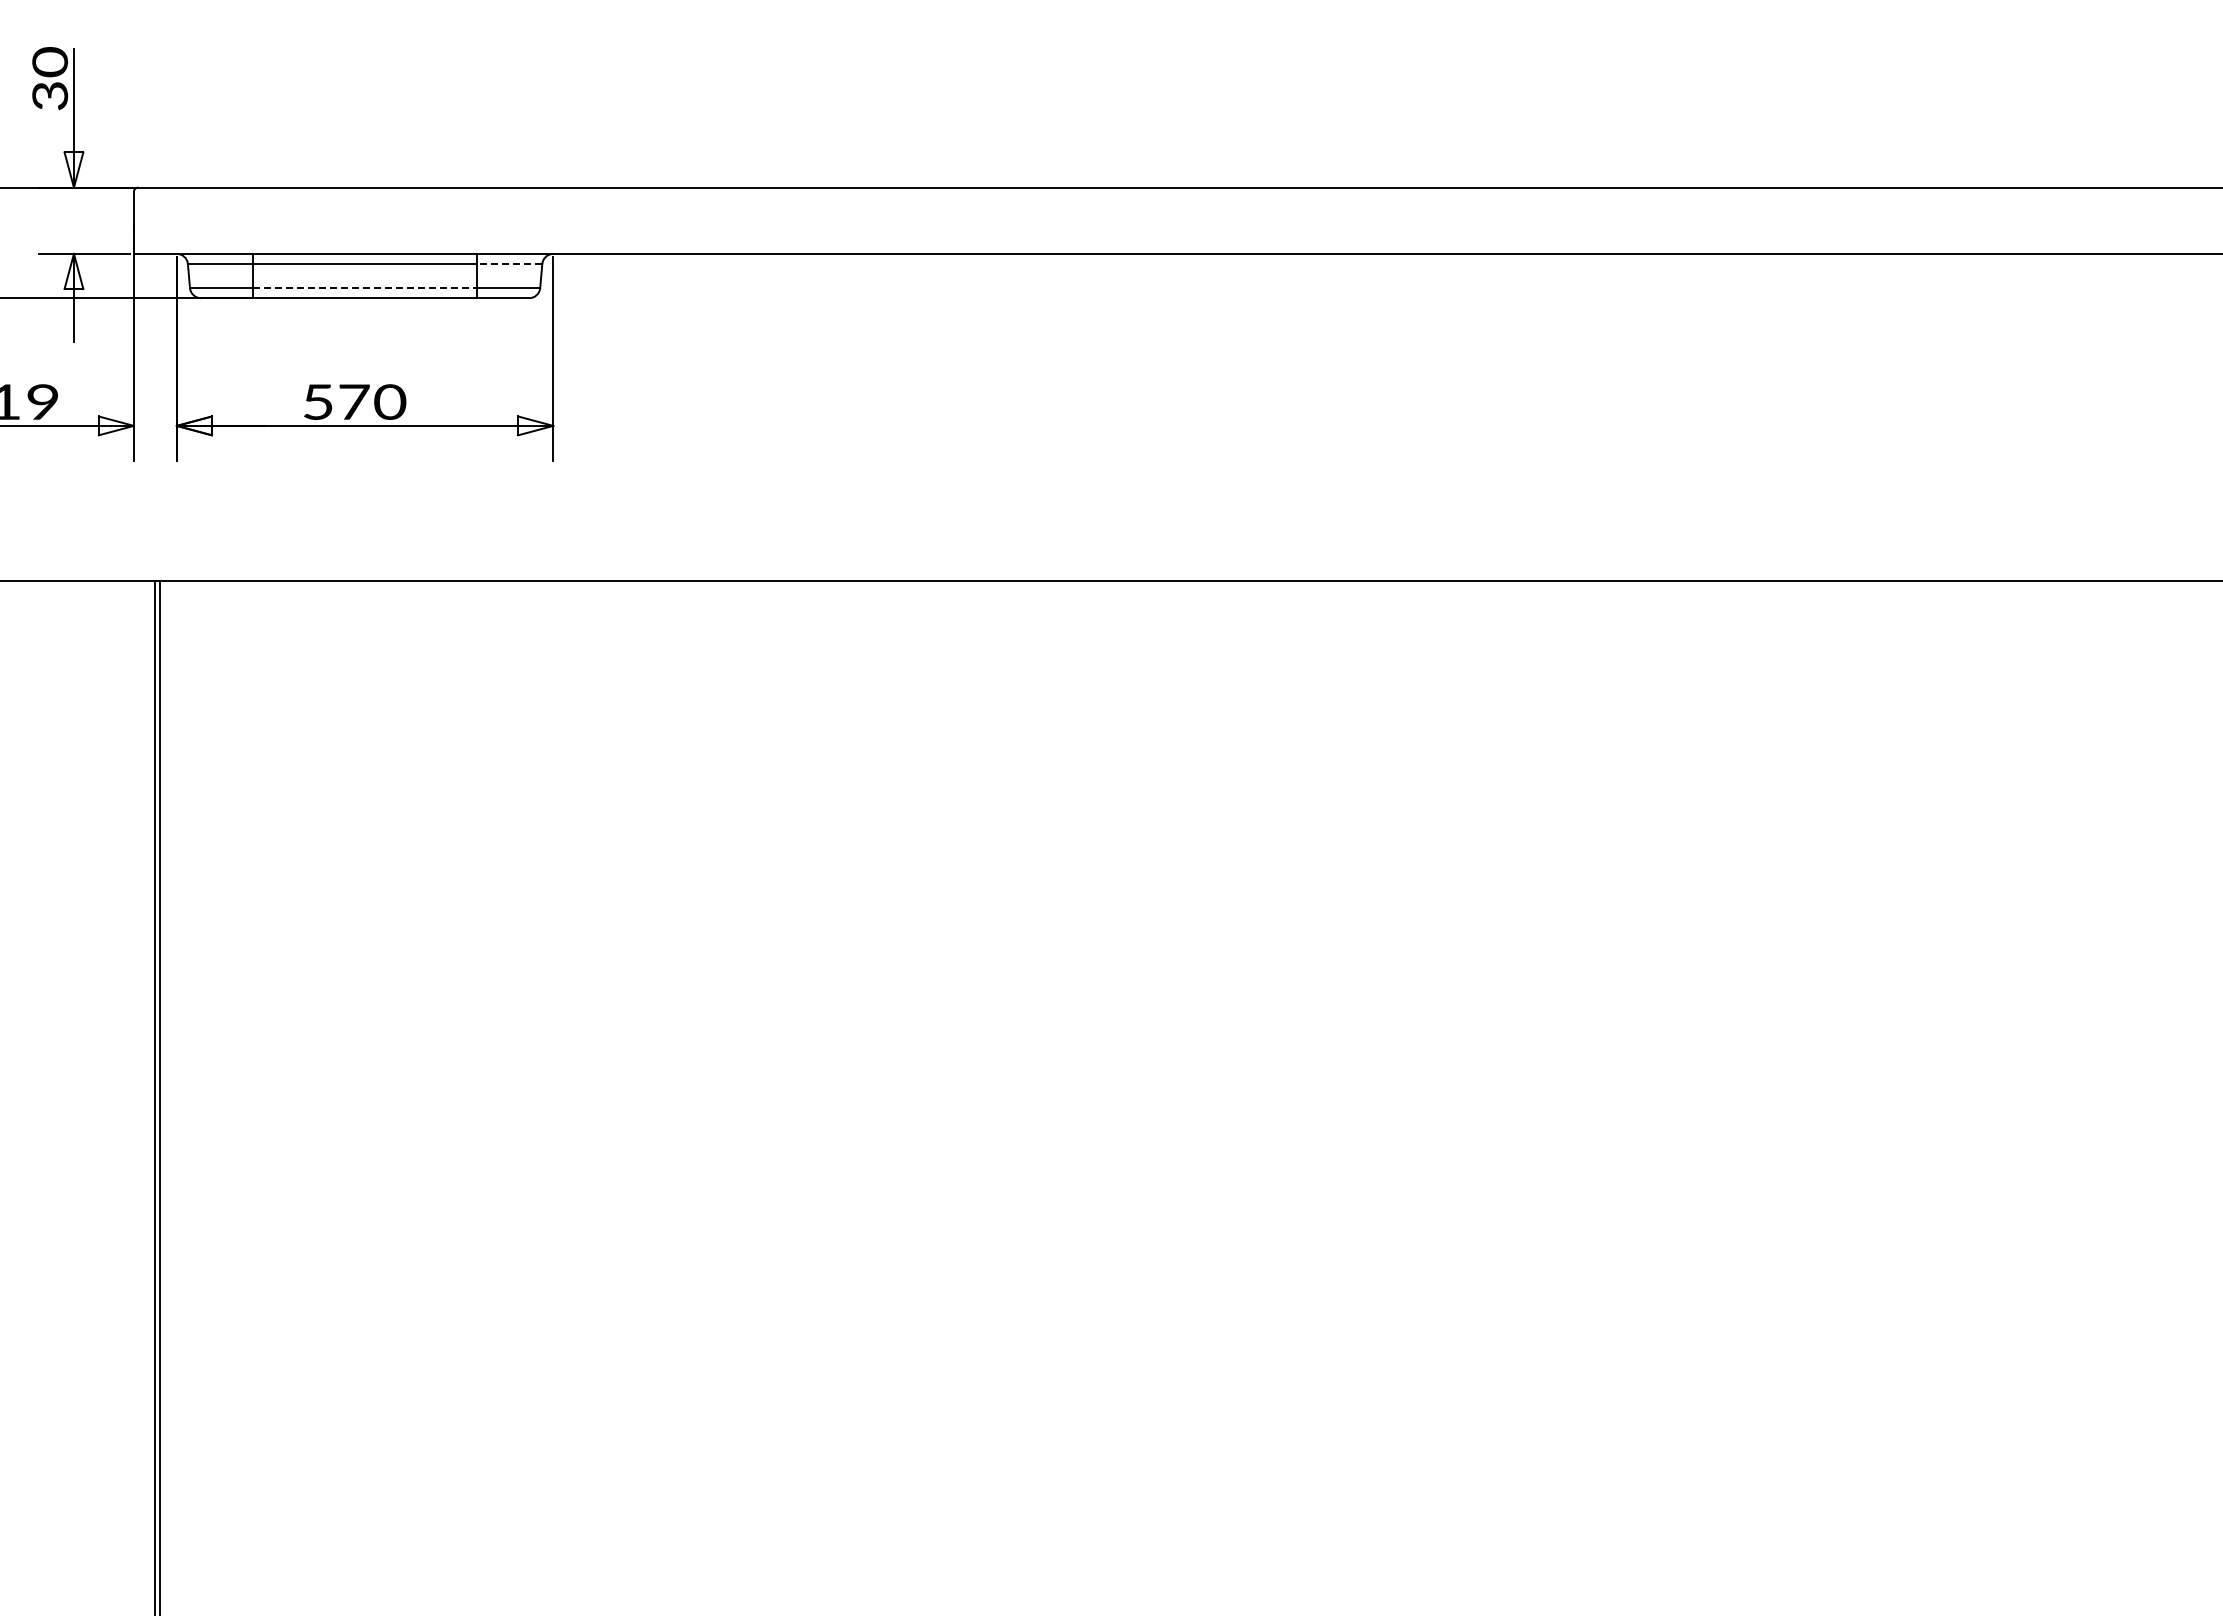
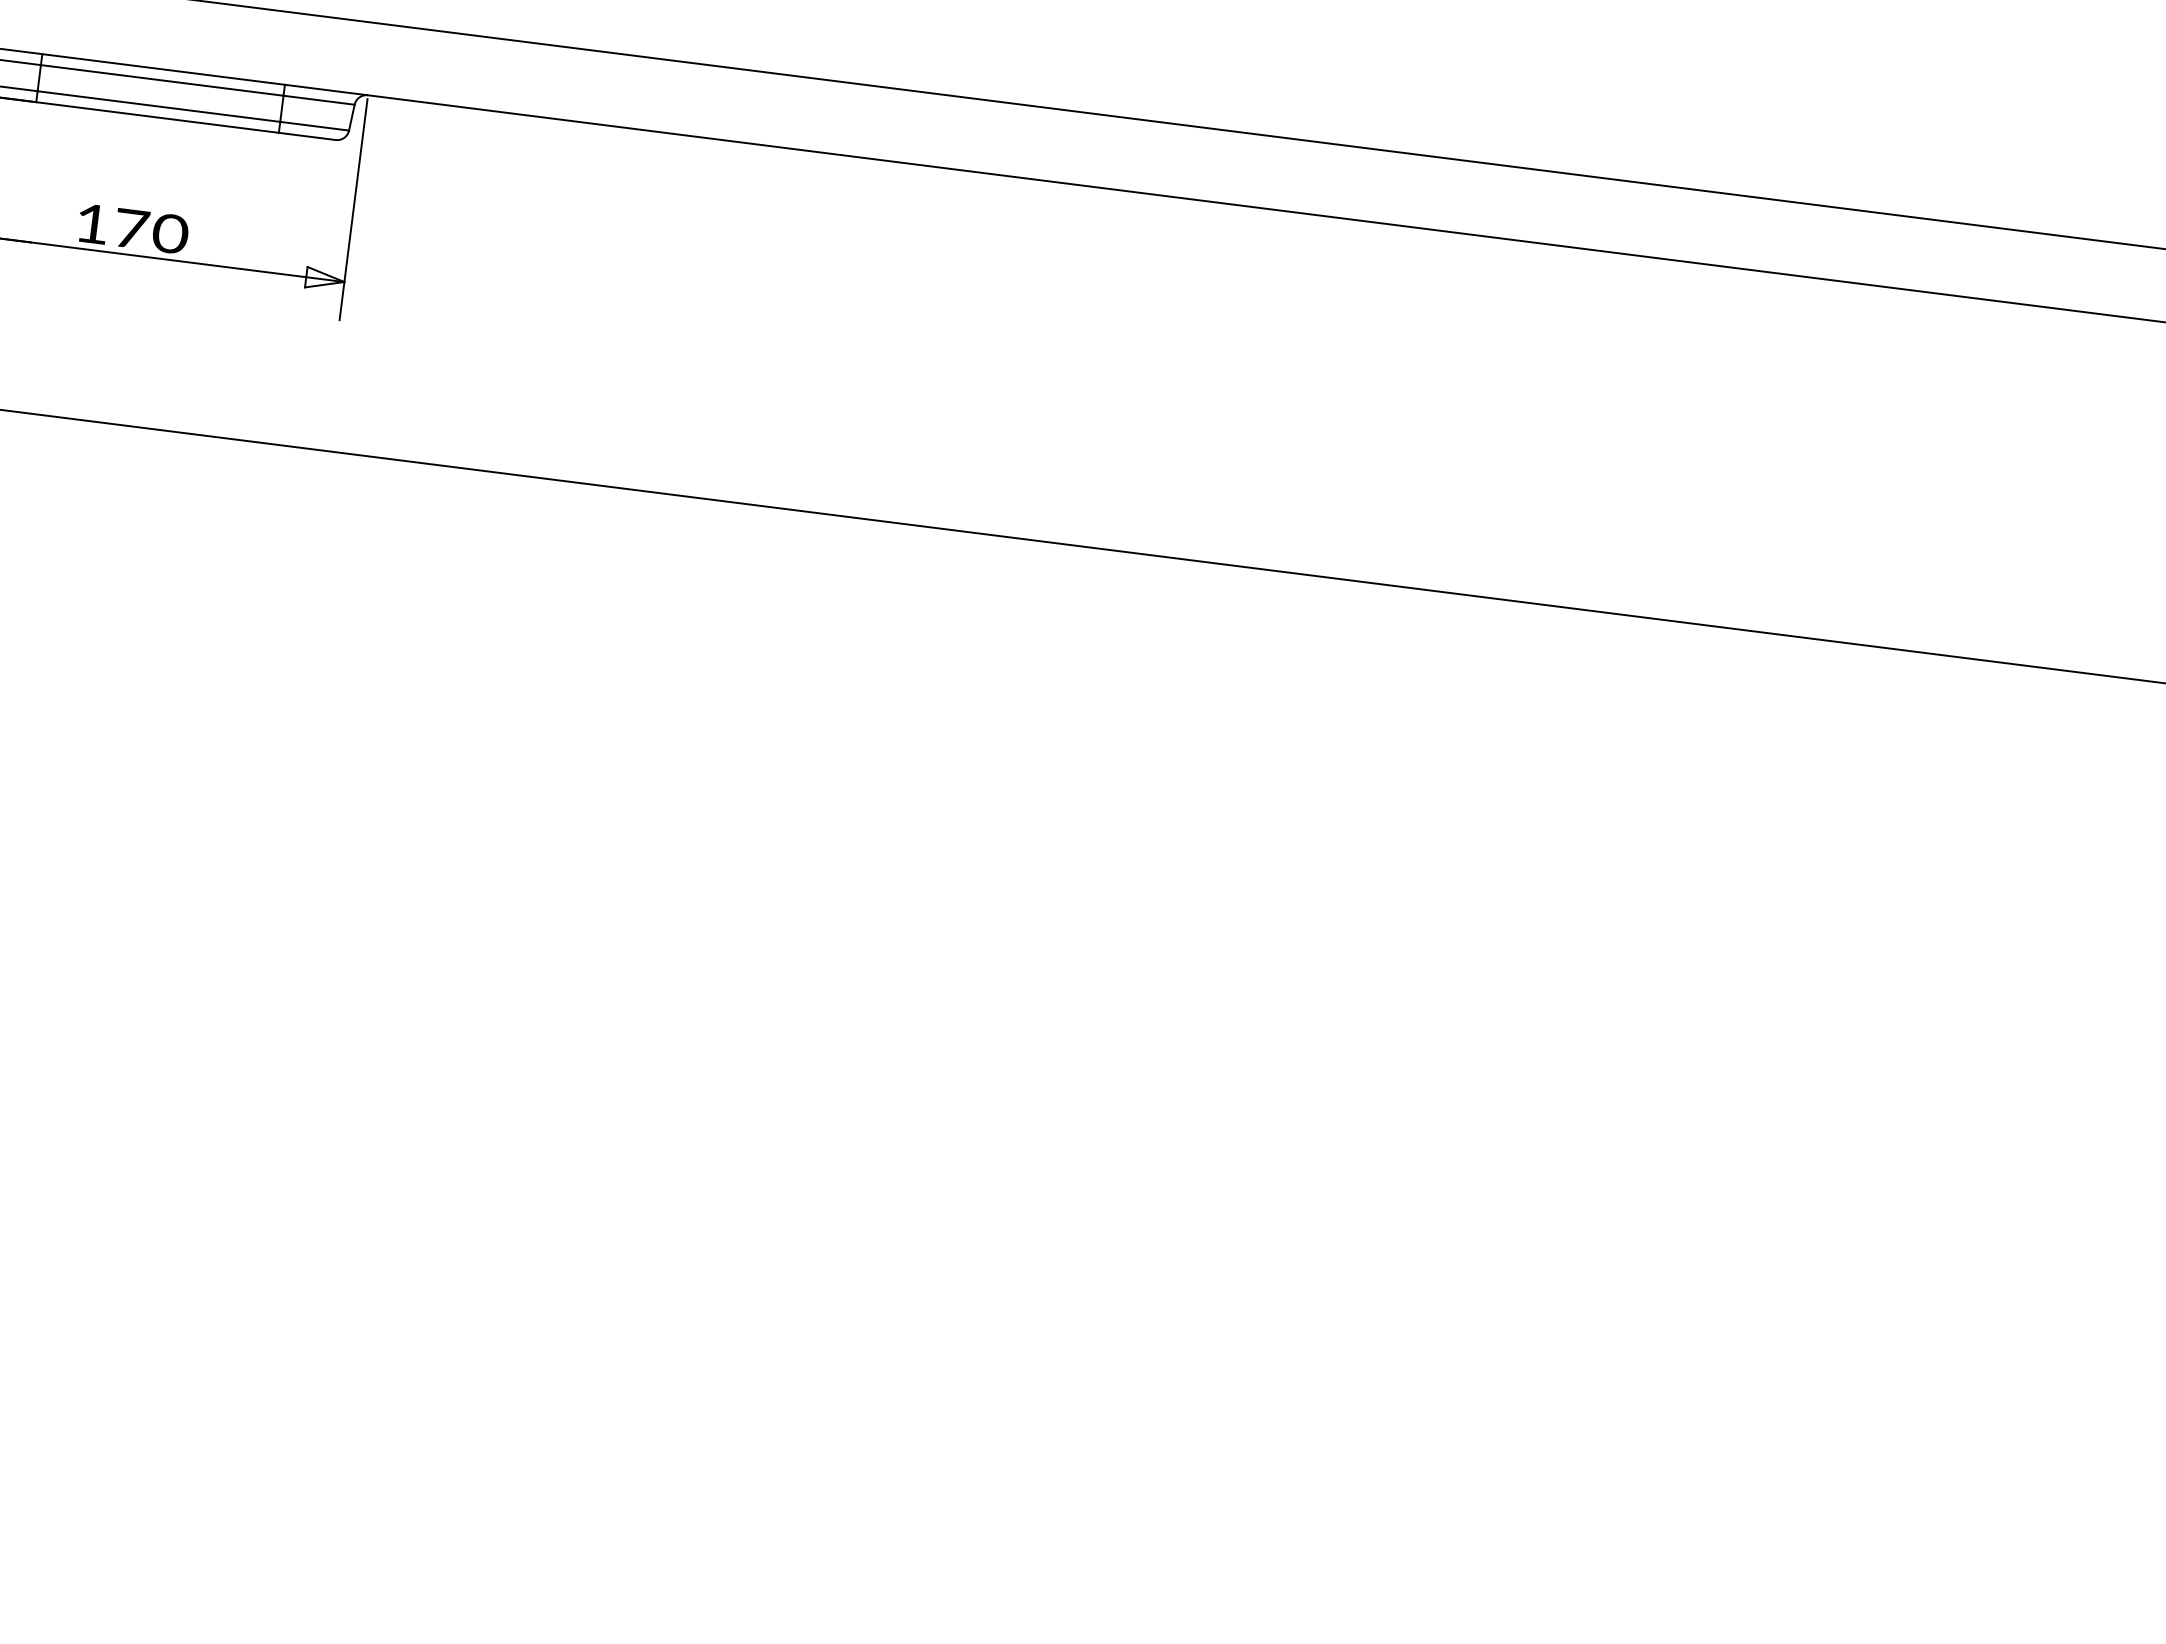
line: (509, 264) -> (318, 100), dashed -> solid
line: (365, 288) -> (159, 107), dashed -> solid
text: (318, 401) -> (92, 223), 570 -> 170

